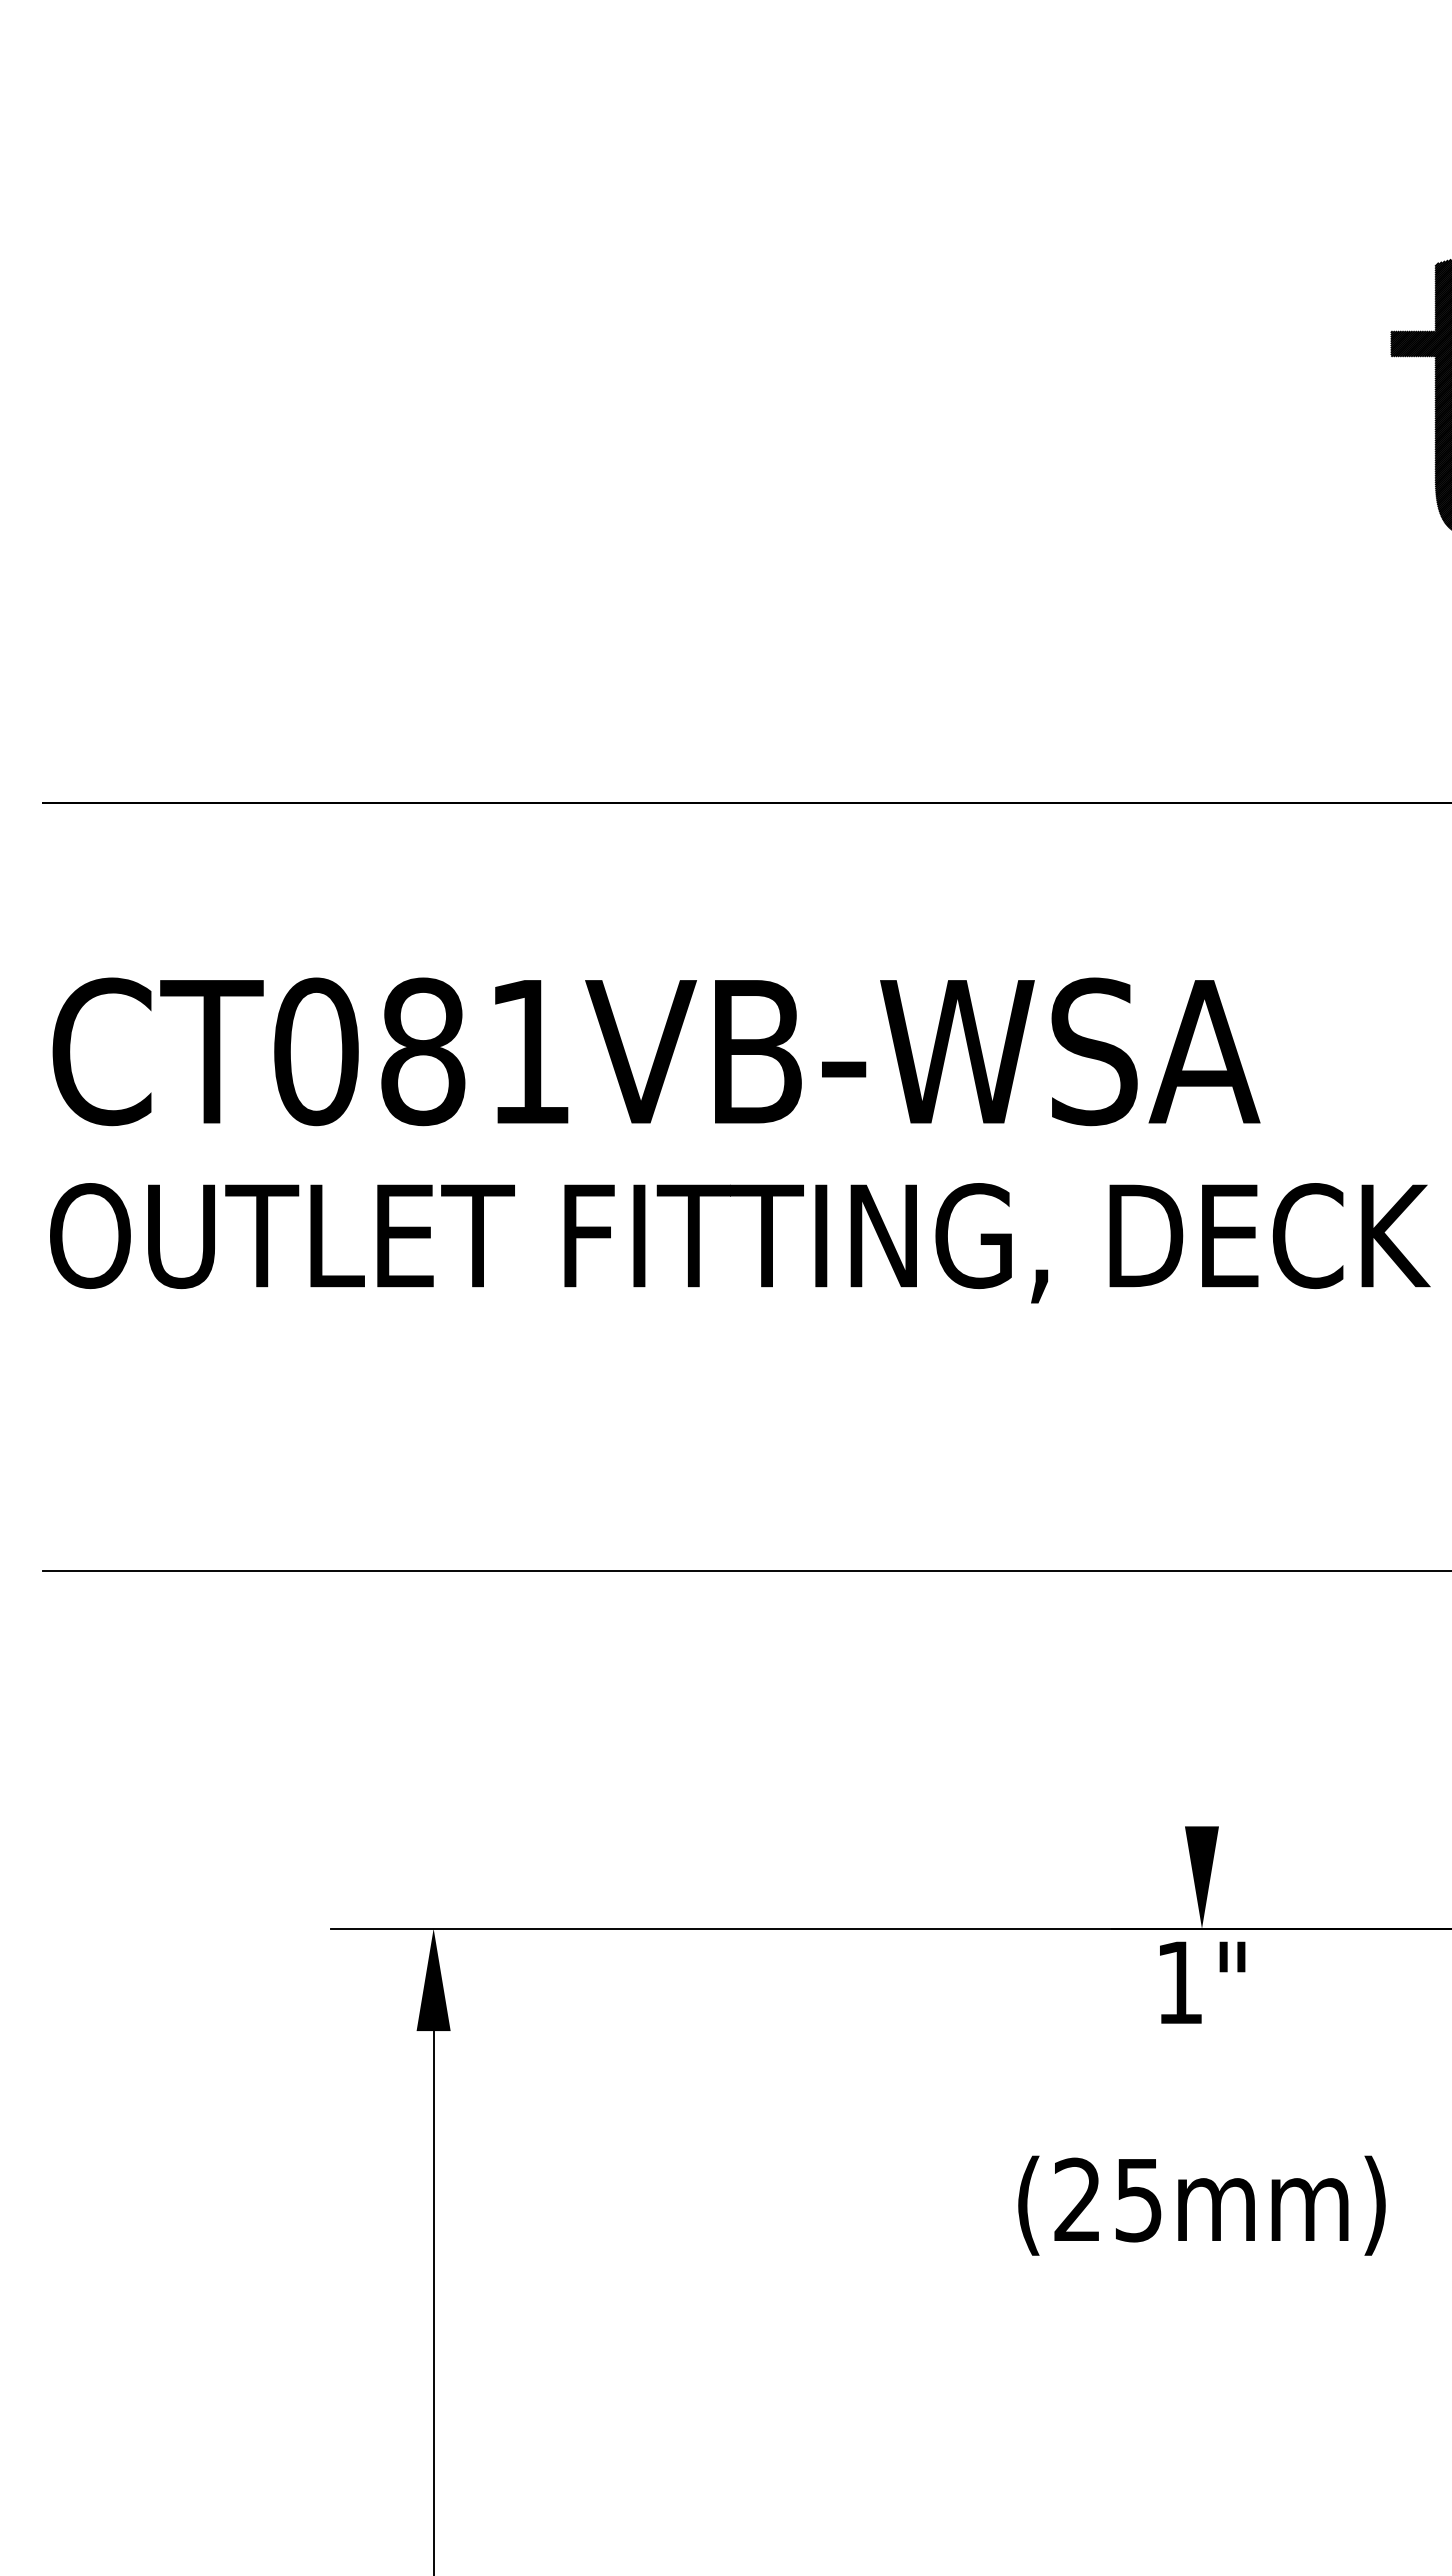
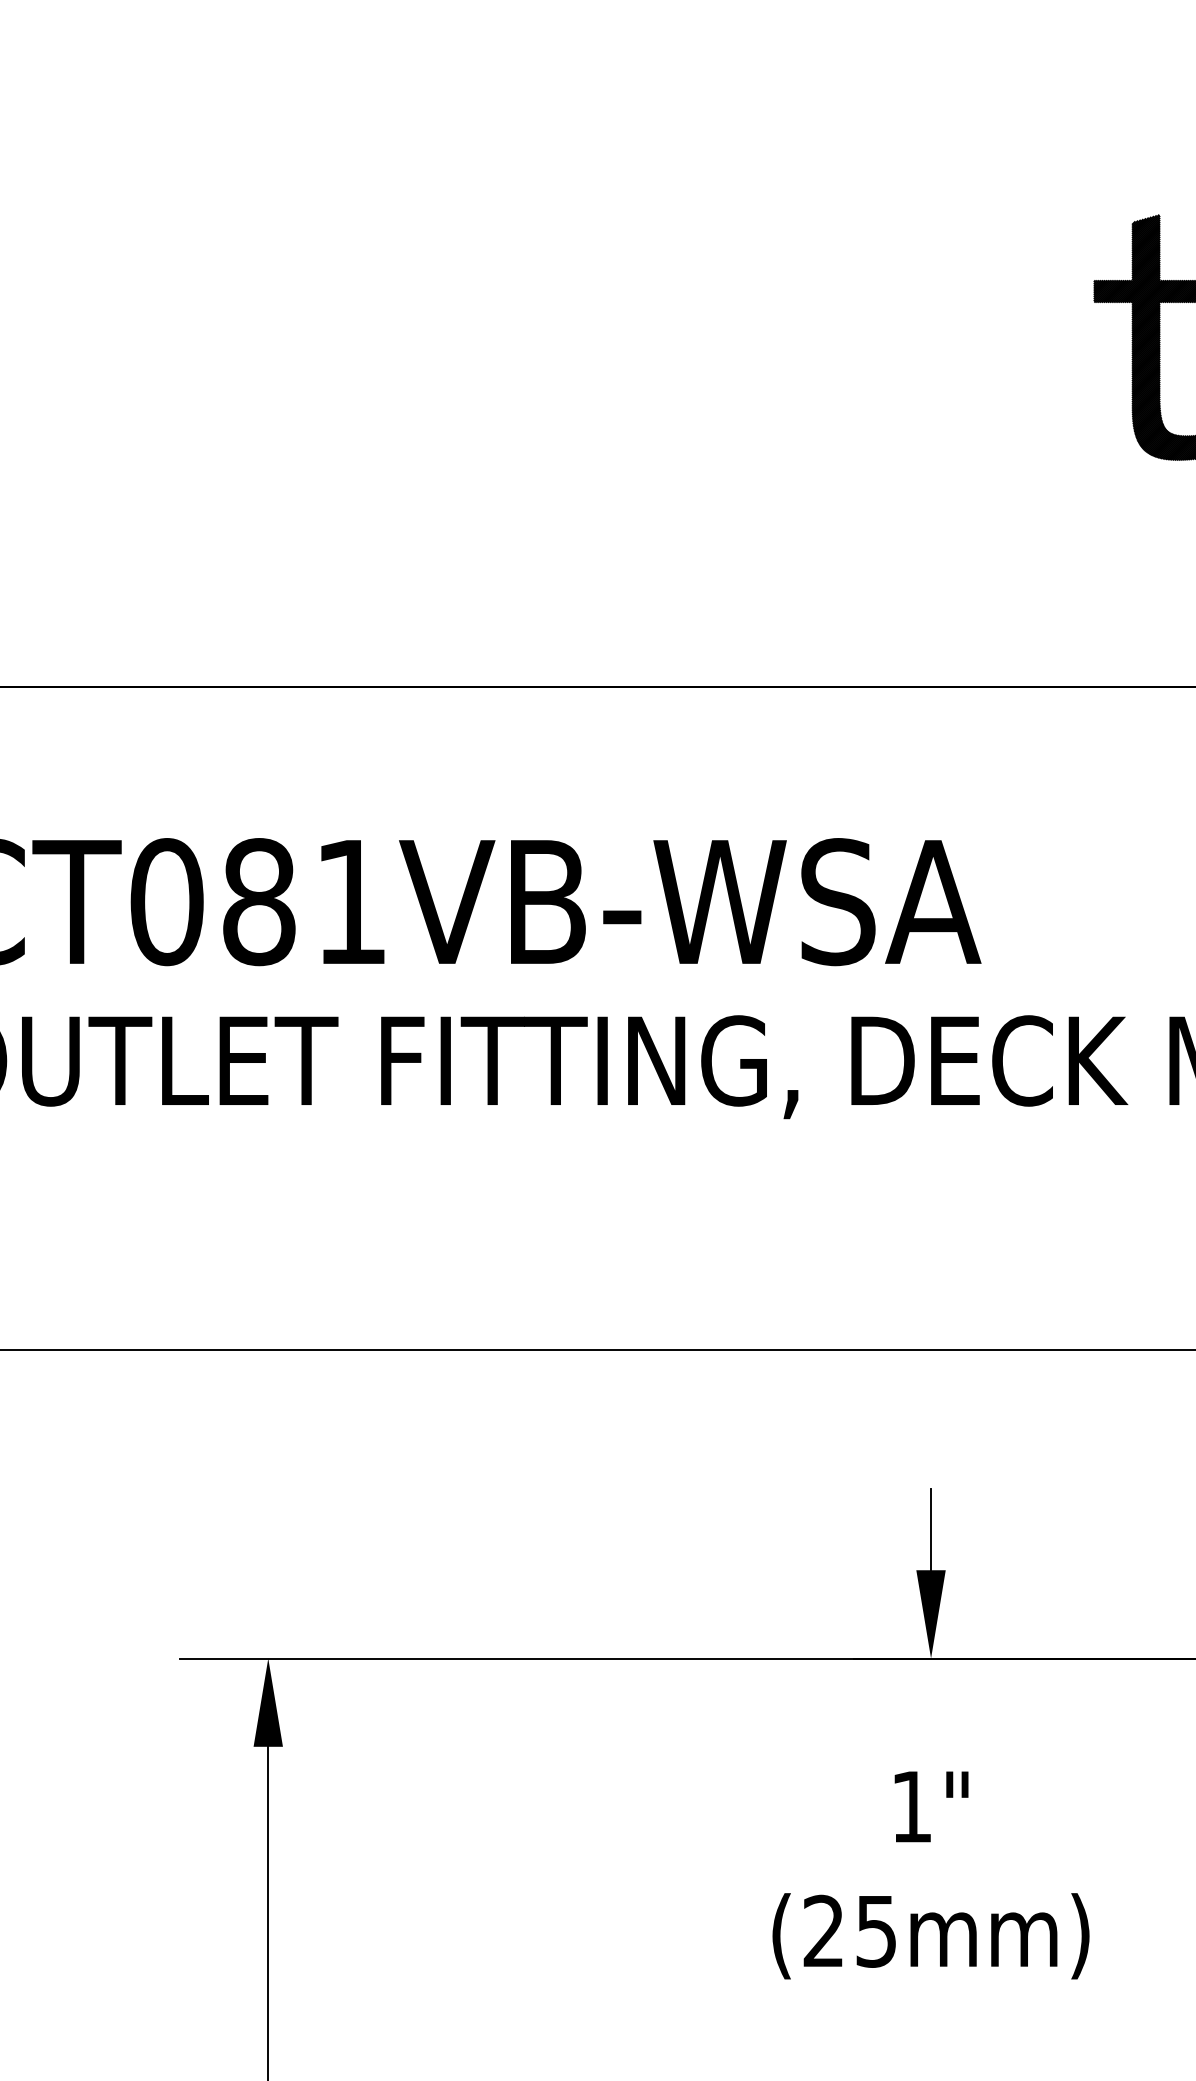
line: (1202, 1778) -> (931, 1528), added
text: (1202, 1982) -> (931, 1806), moved
text: (1201, 2205) -> (930, 1936), moved

